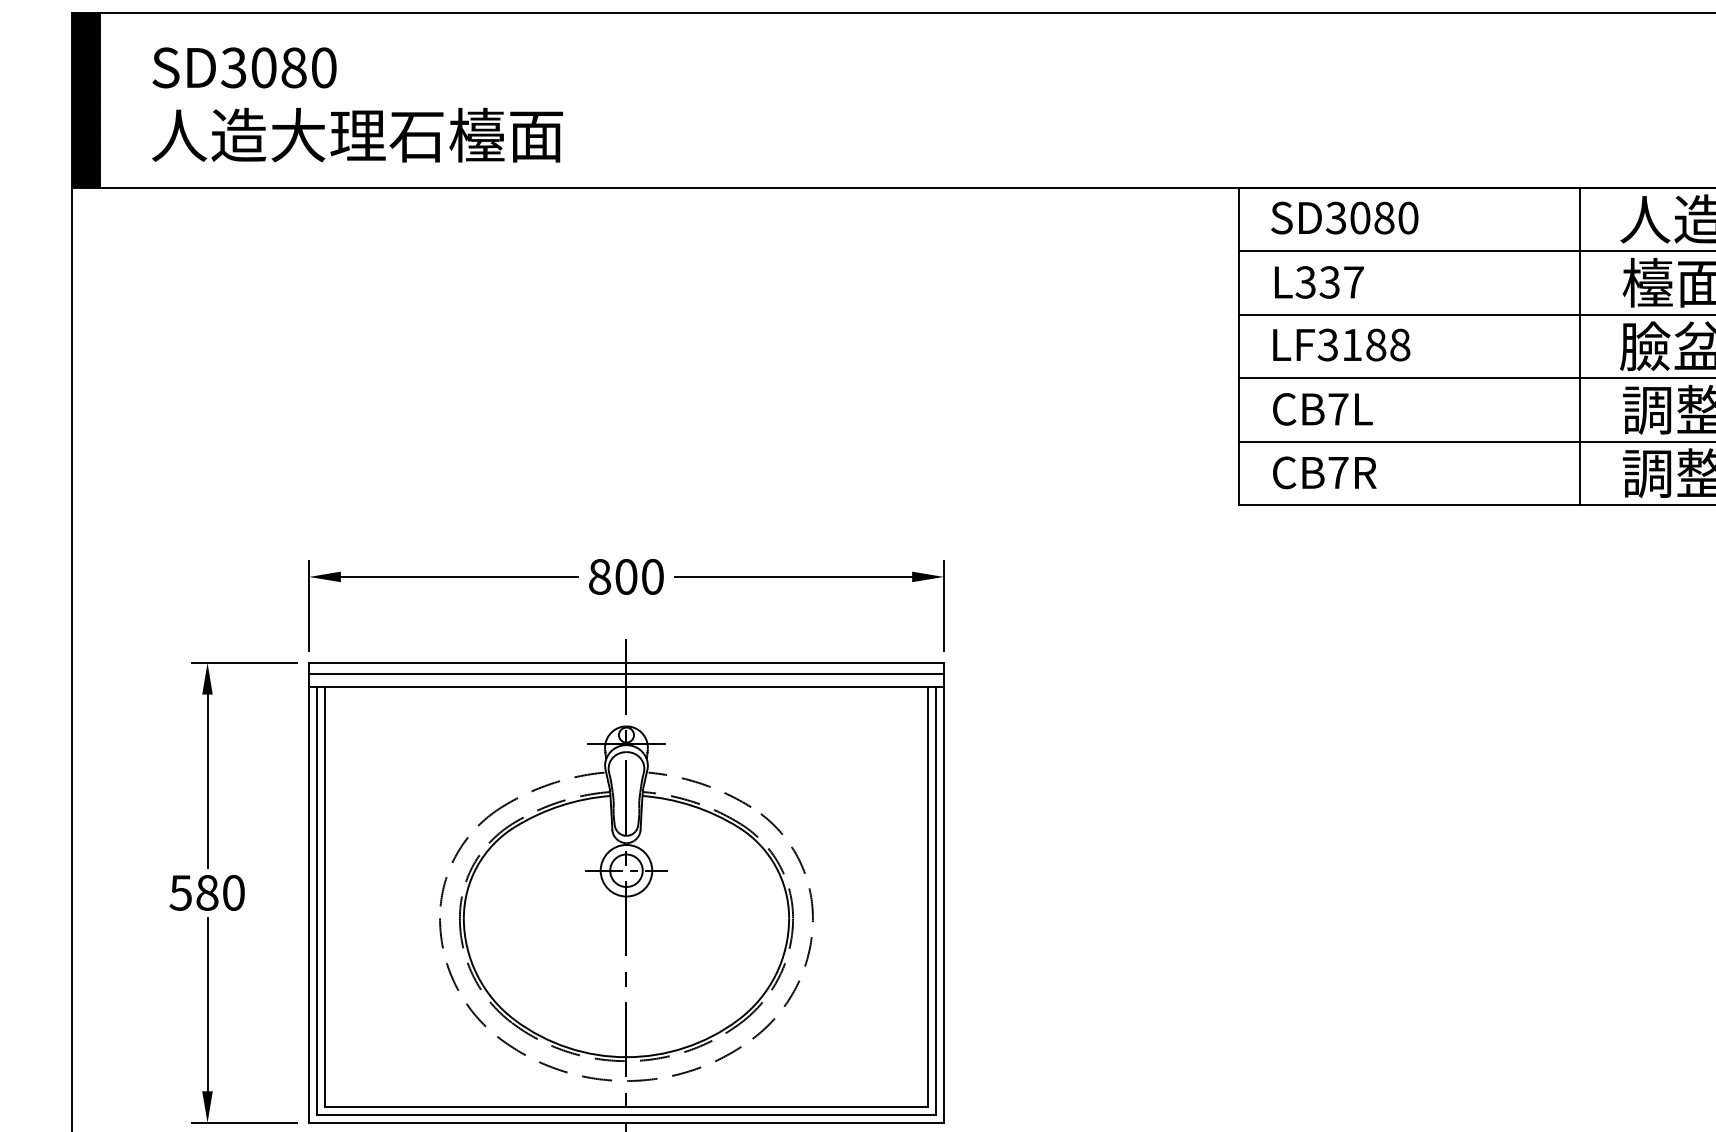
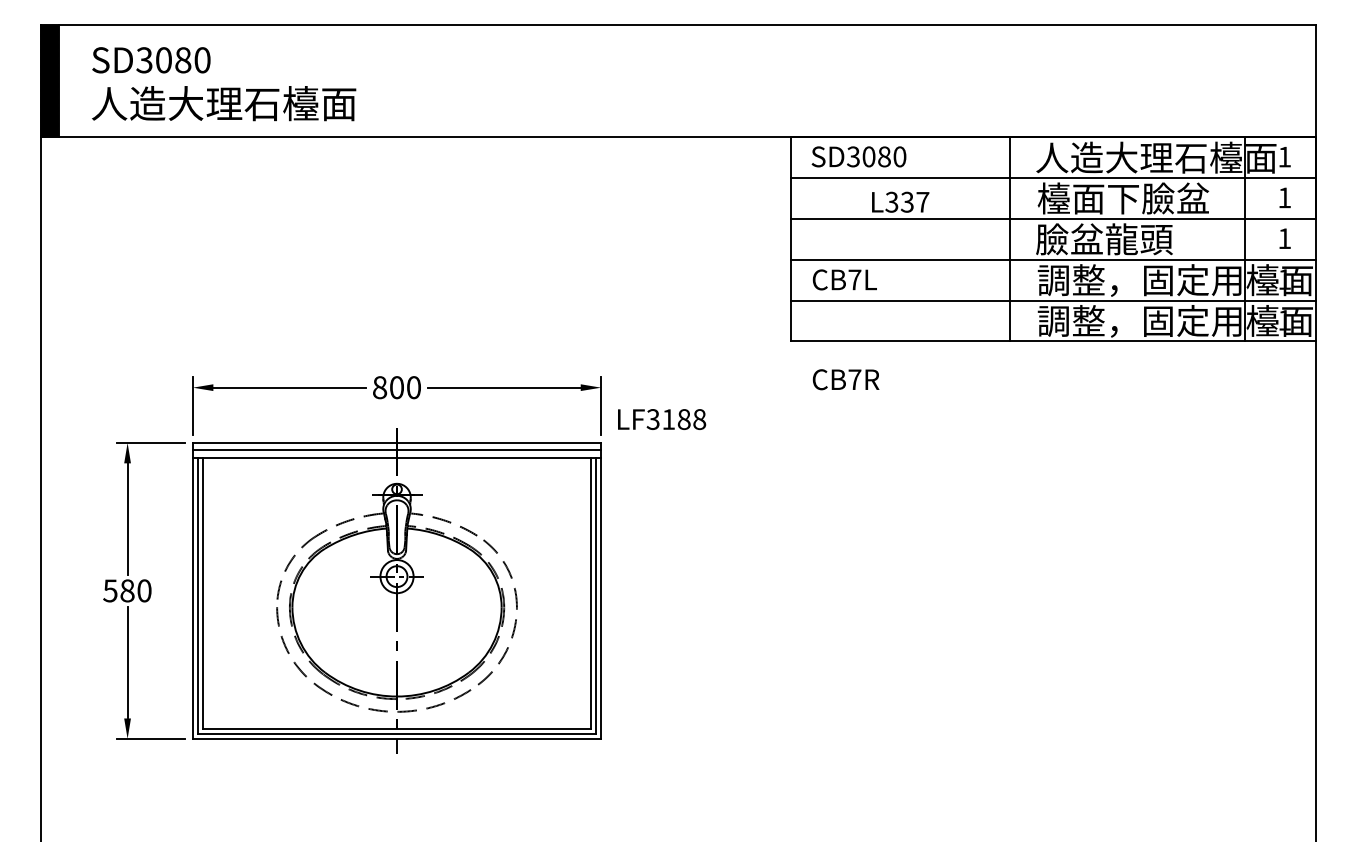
text: (1319, 281) -> (900, 201), moved
text: (1342, 344) -> (662, 419), moved
text: (1323, 472) -> (845, 379), moved

